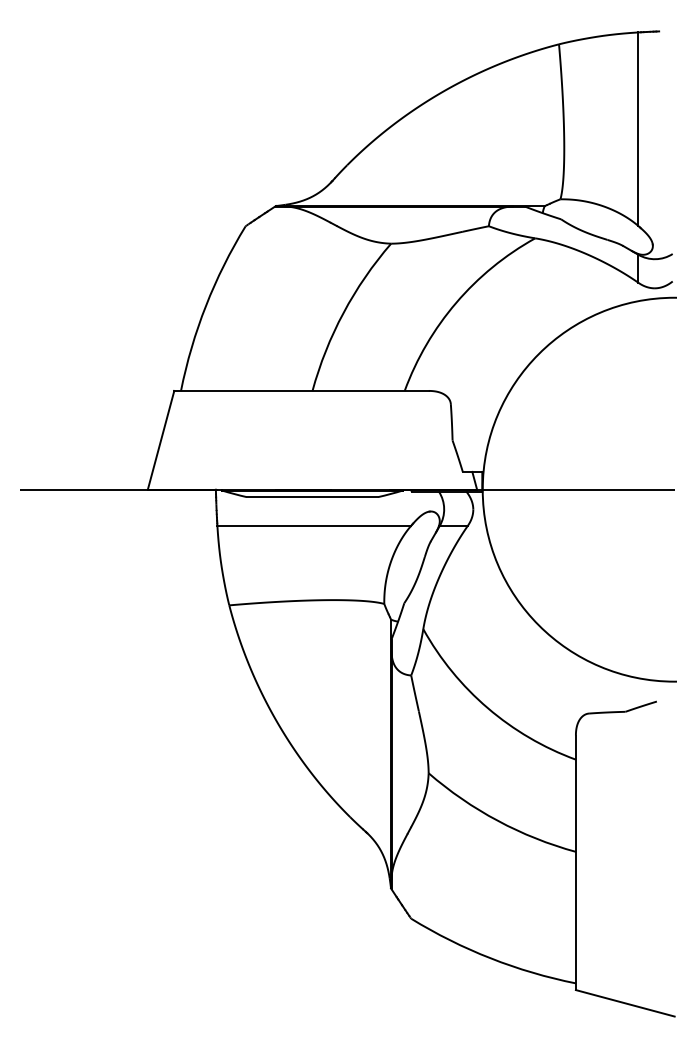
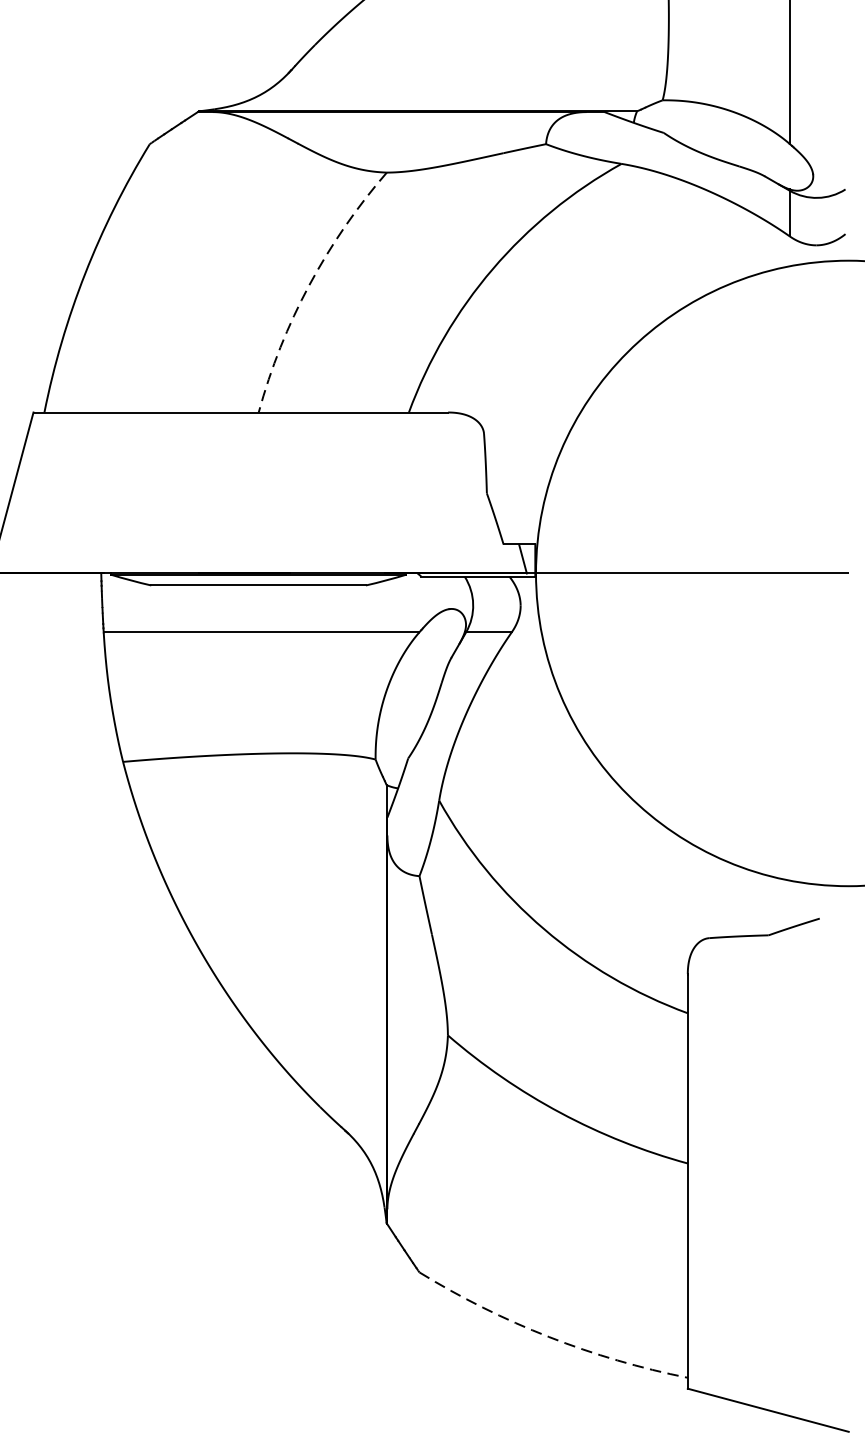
arc: (343, 312) -> (309, 284), solid -> dashed
arc: (490, 958) -> (548, 1337), solid -> dashed

